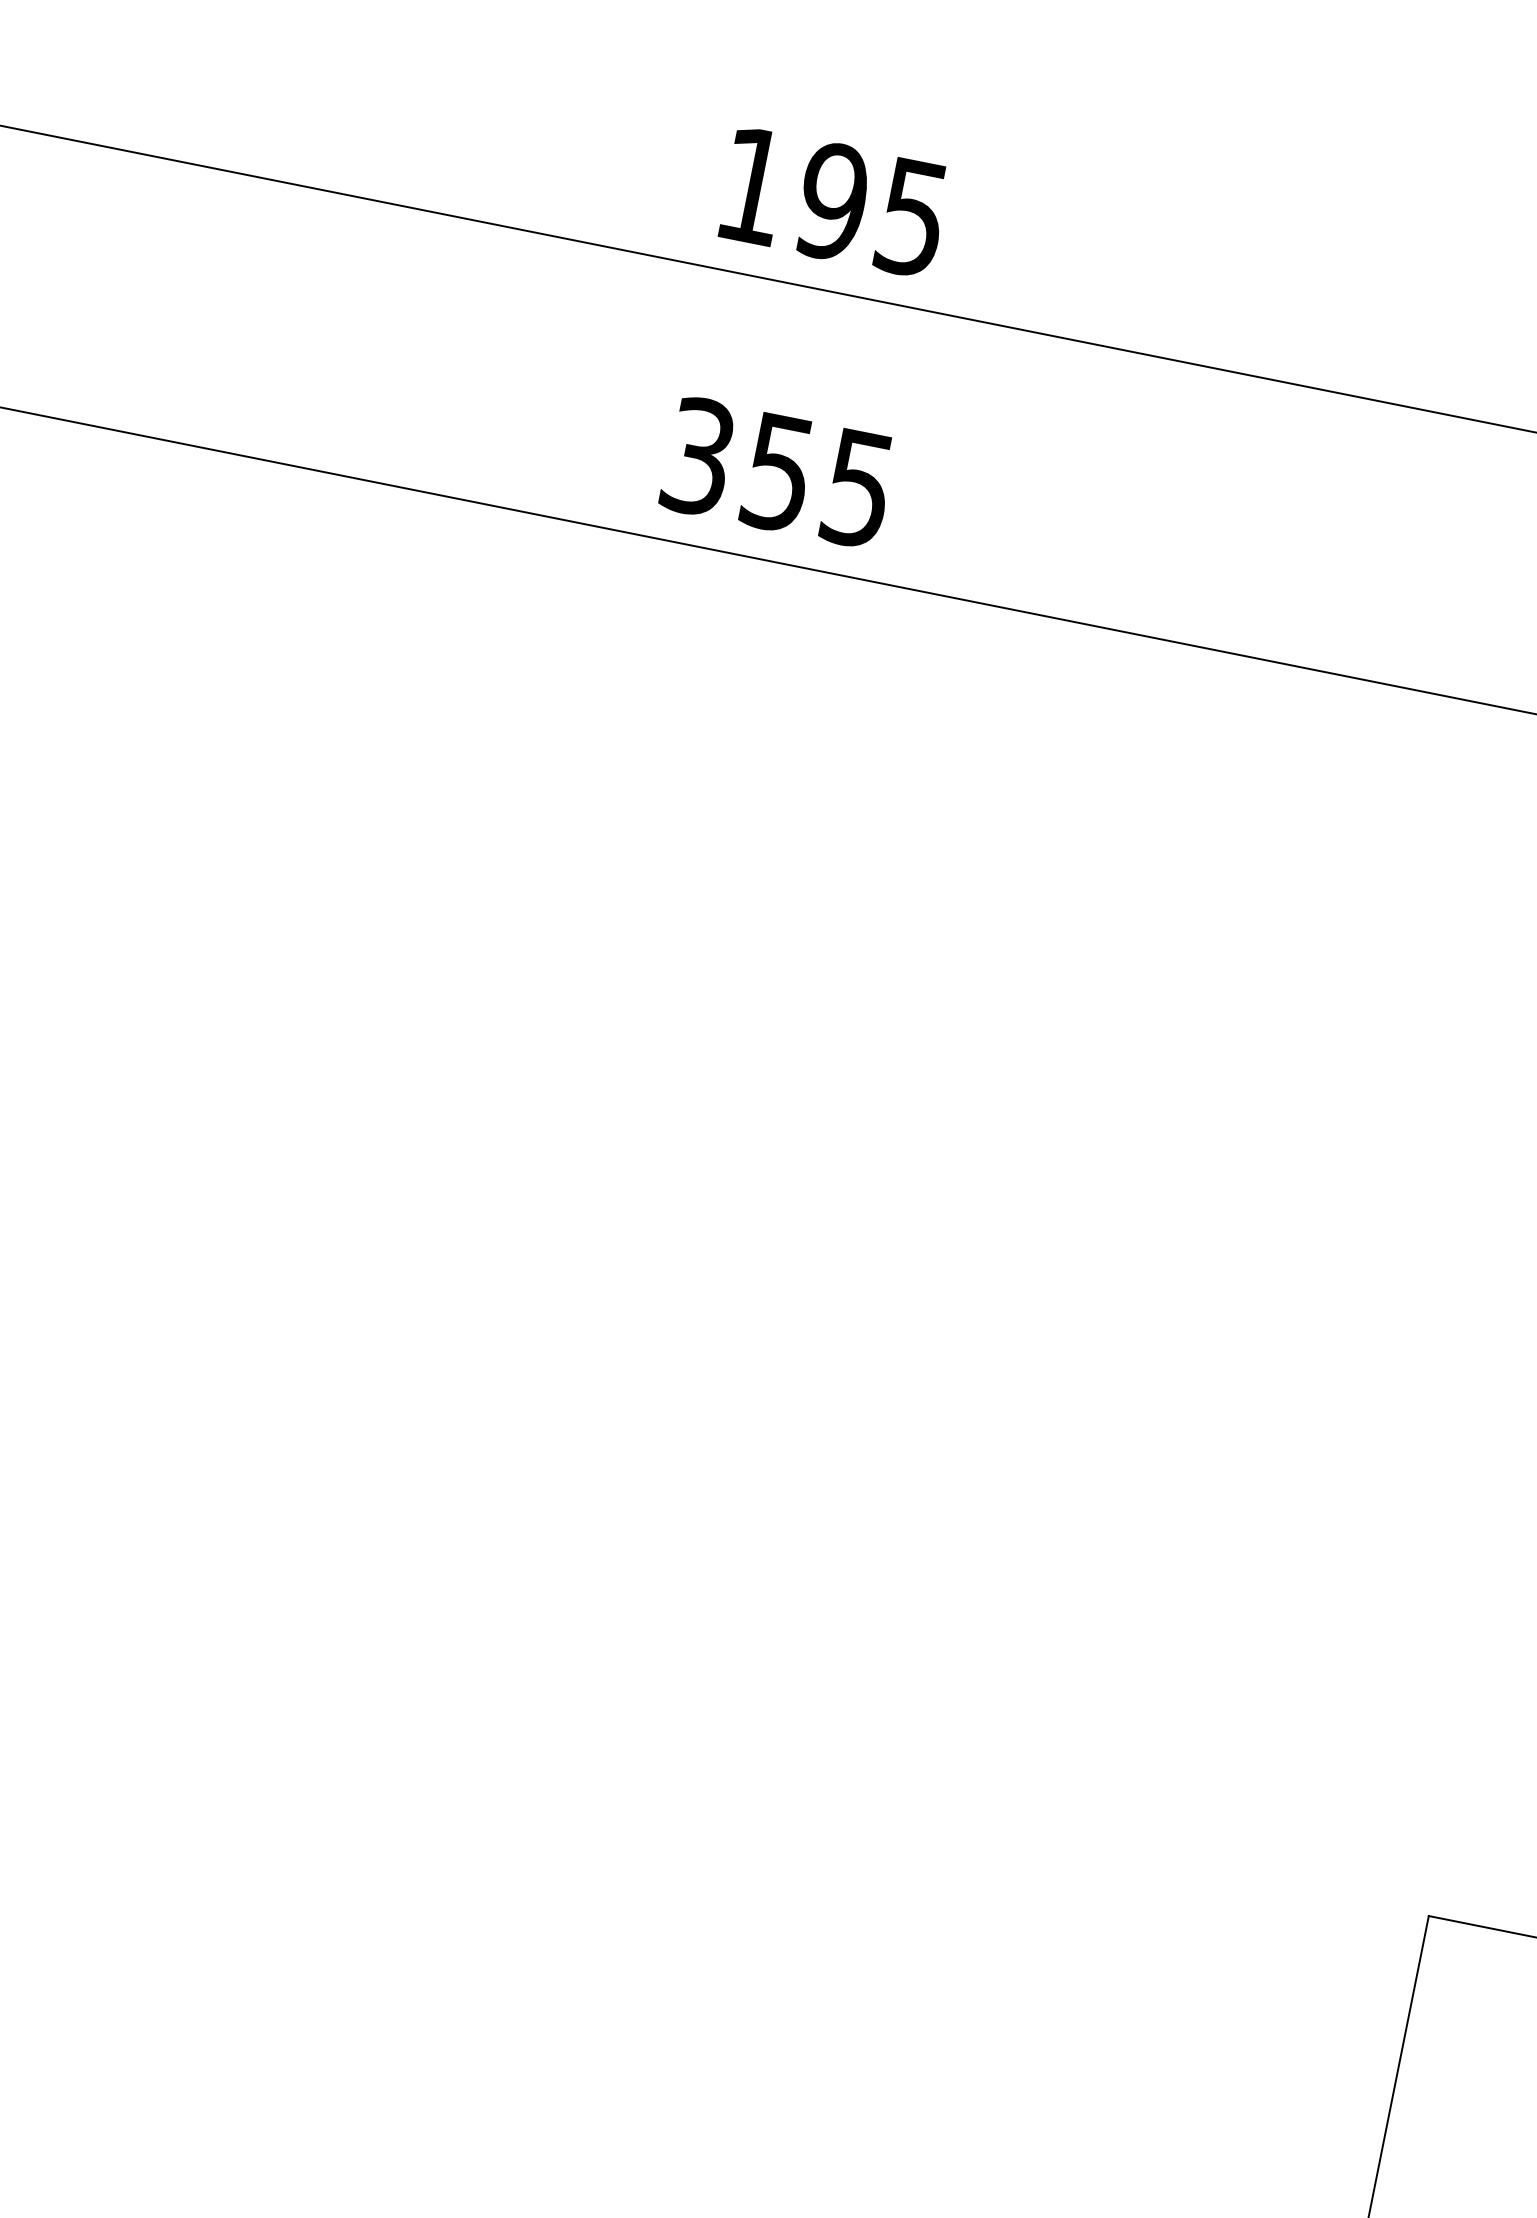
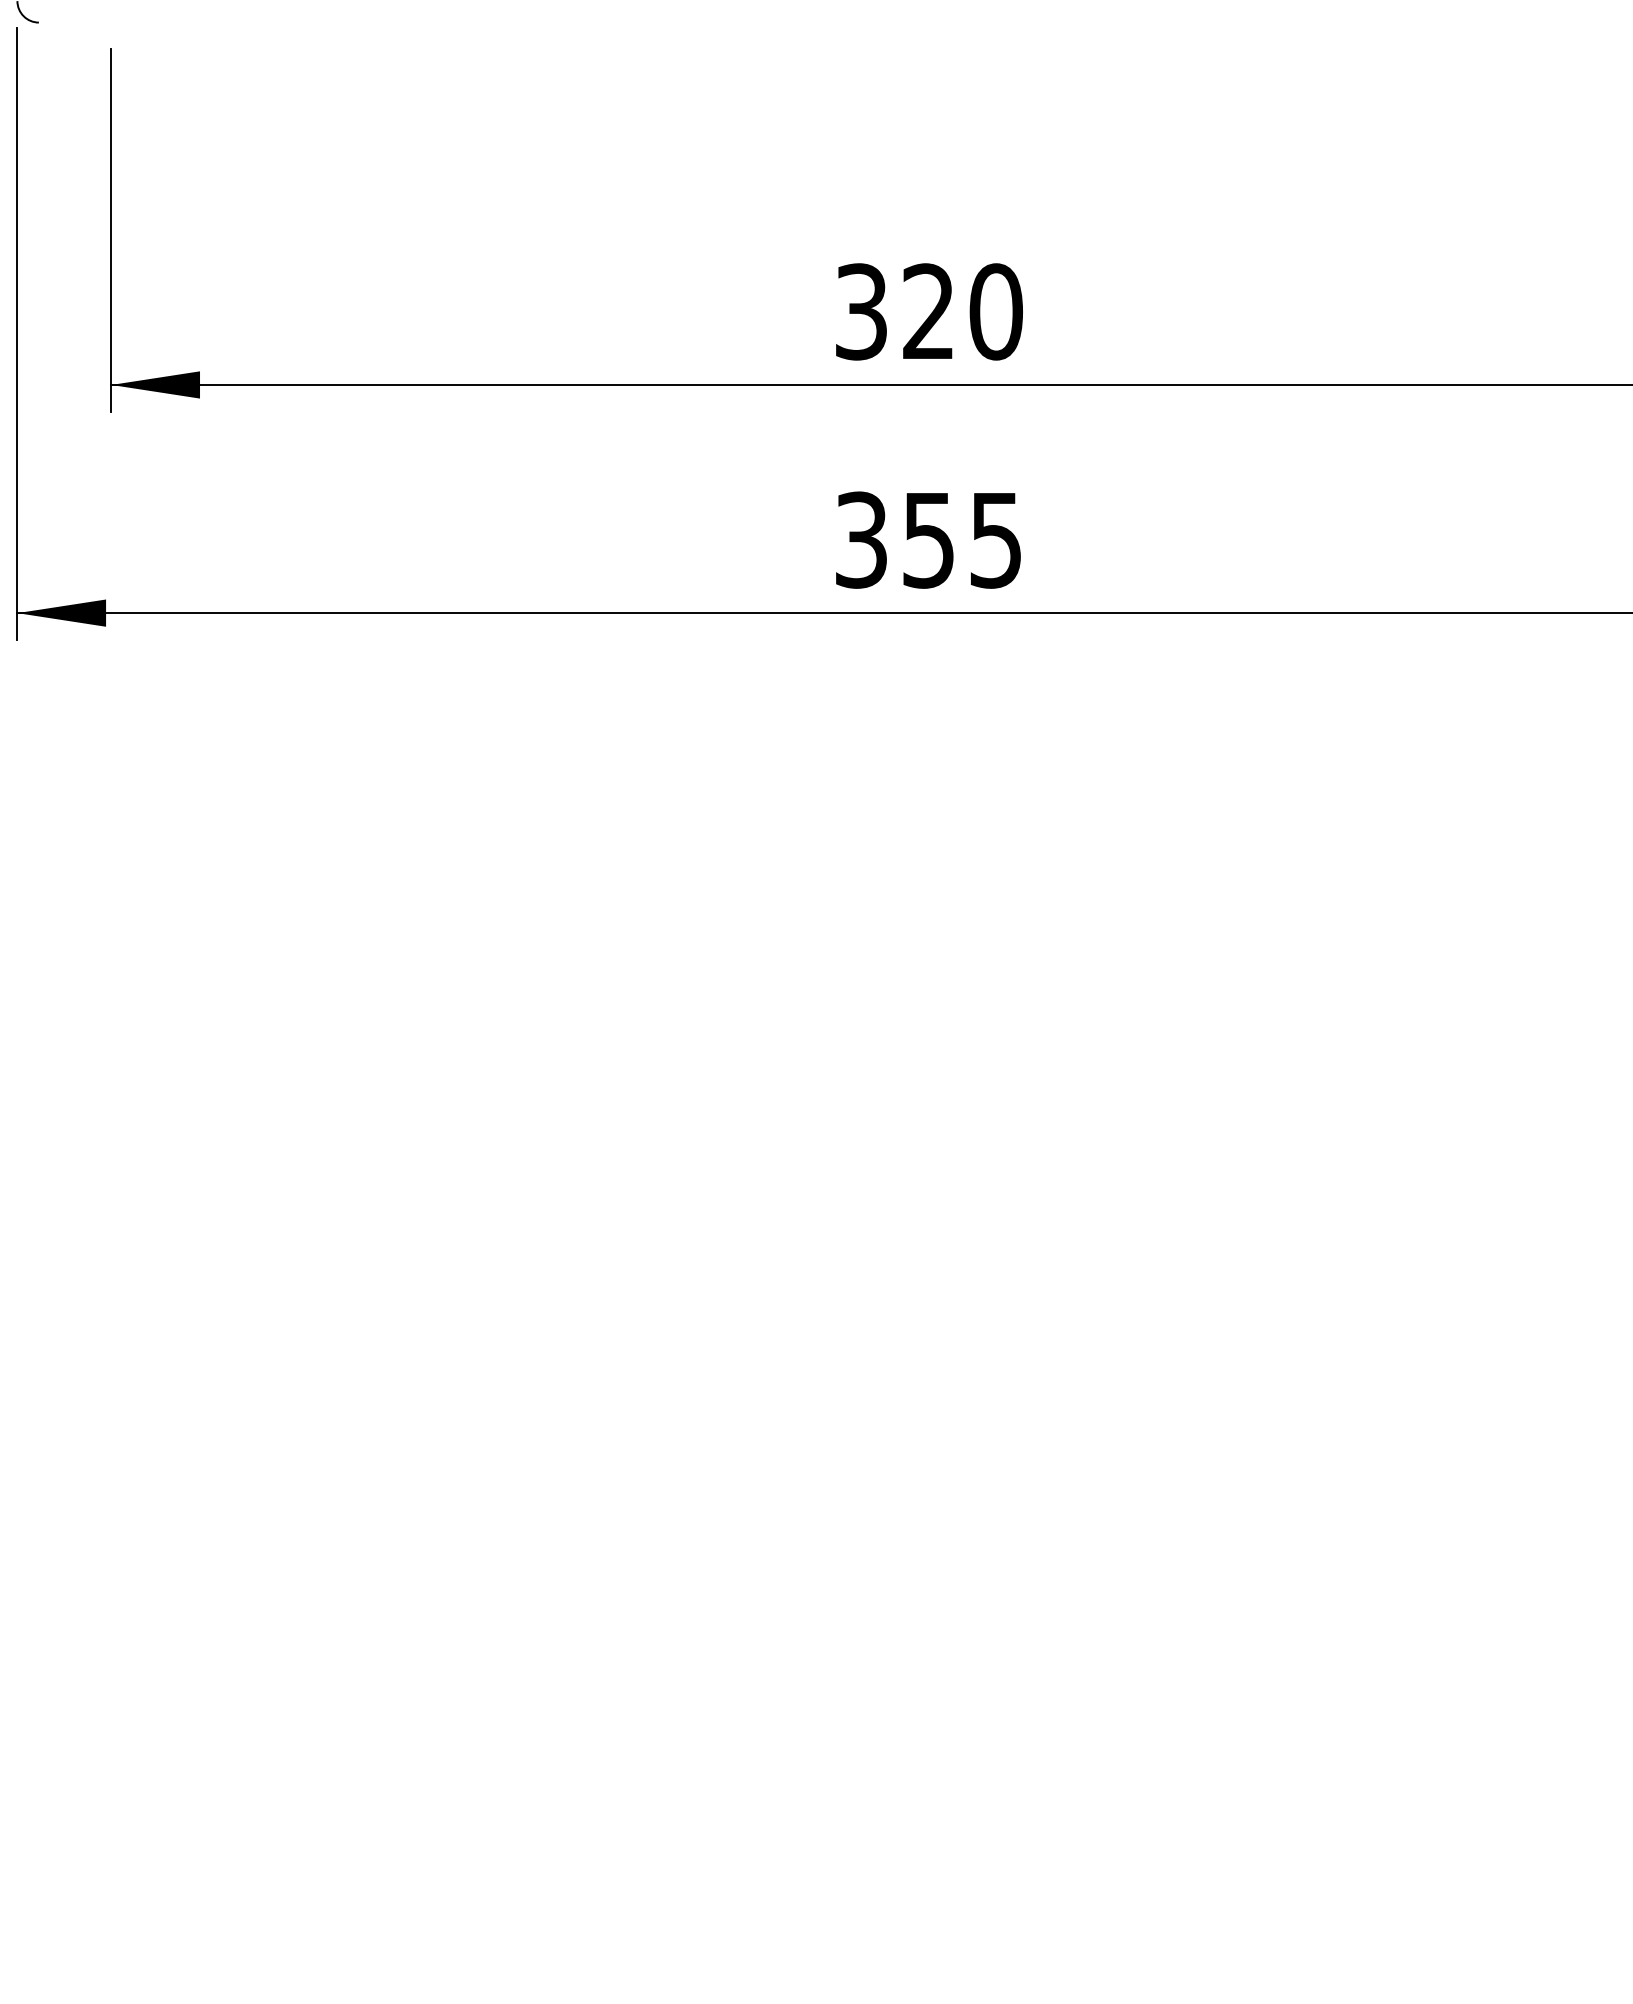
text: (833, 201) -> (929, 311), 195 -> 320

